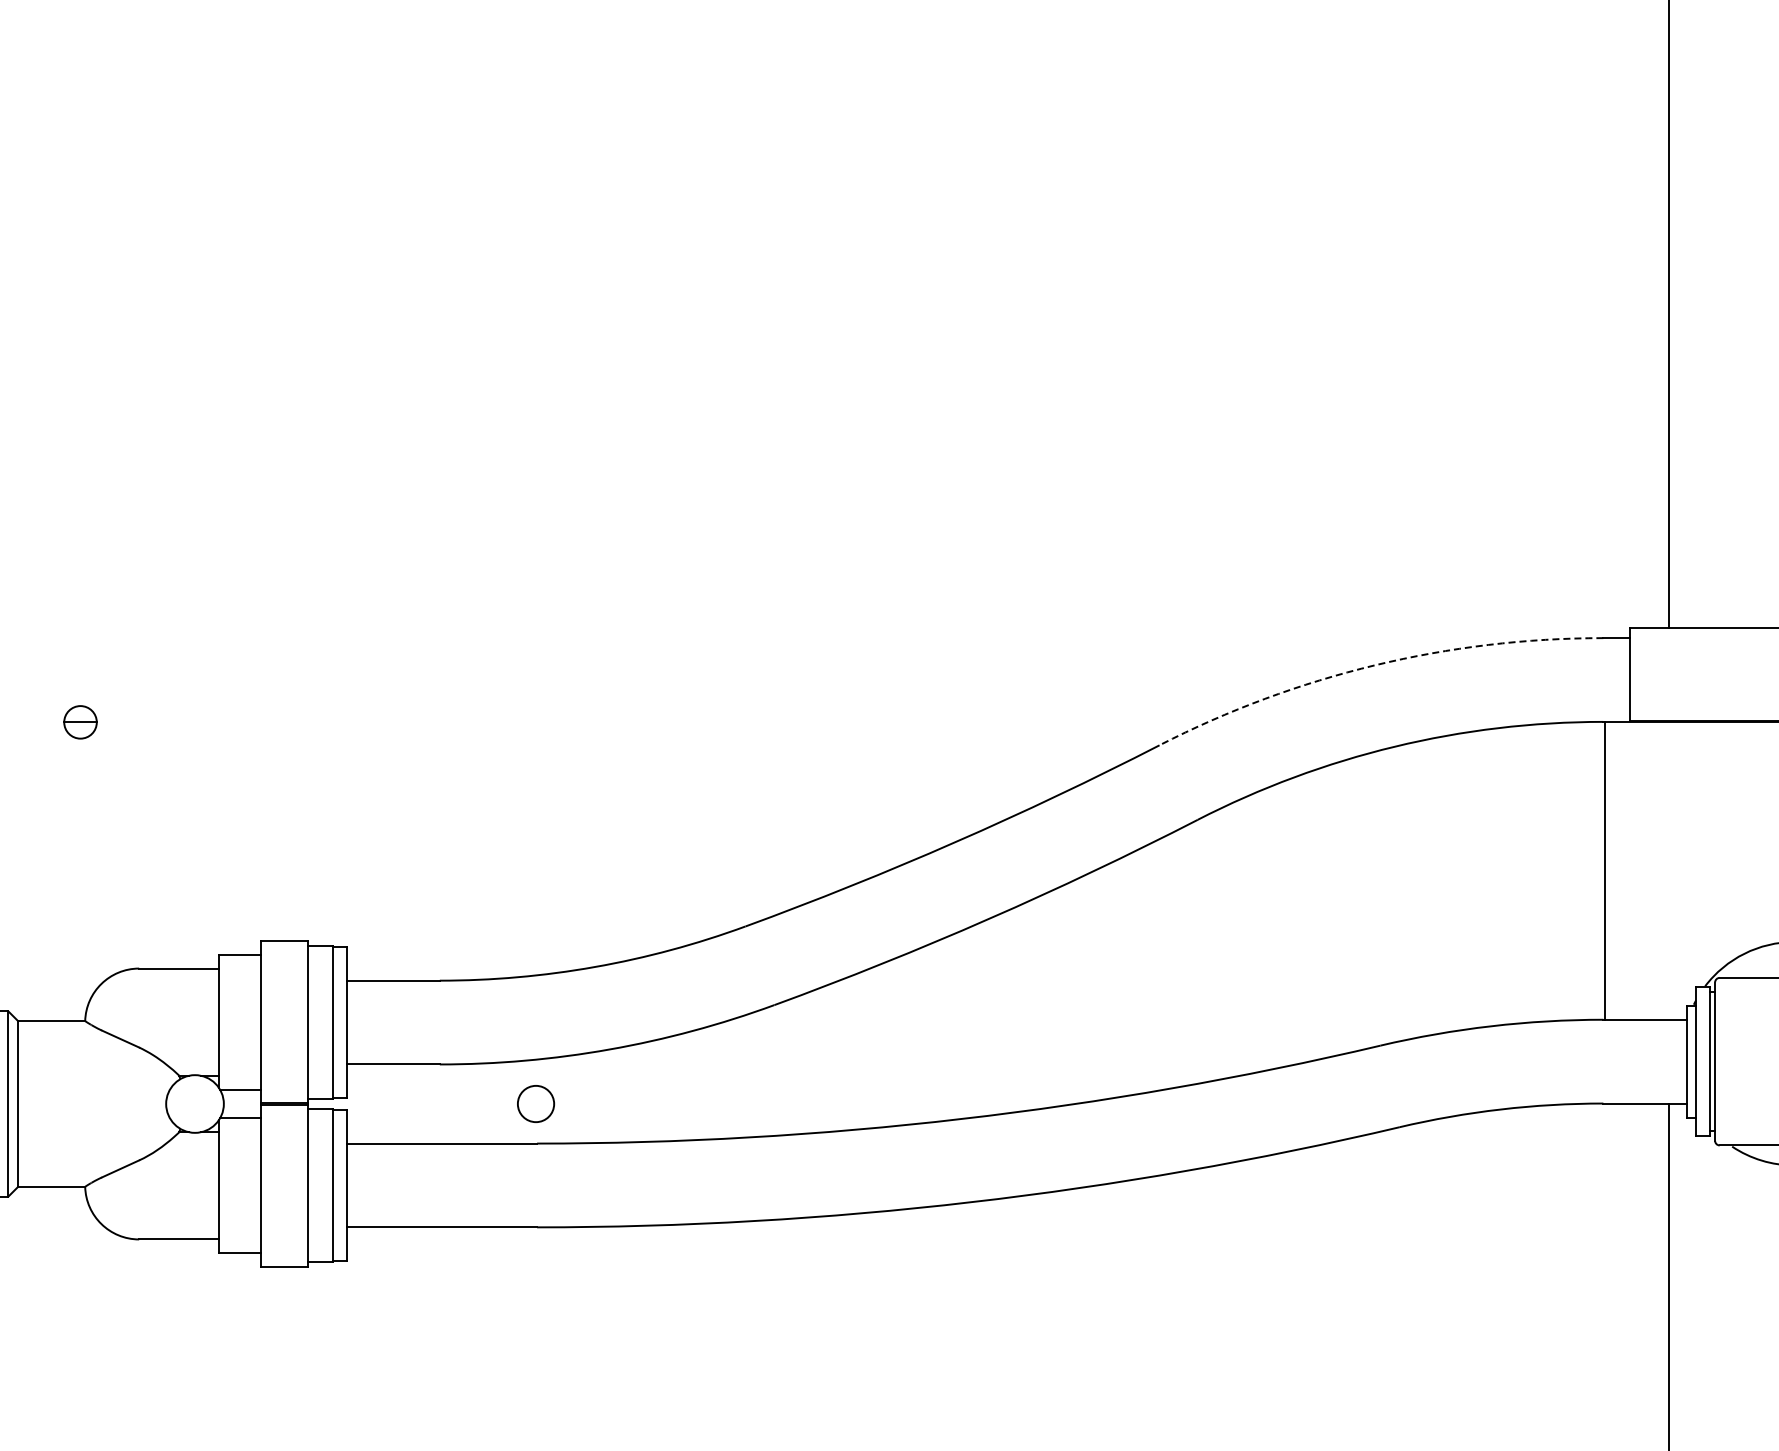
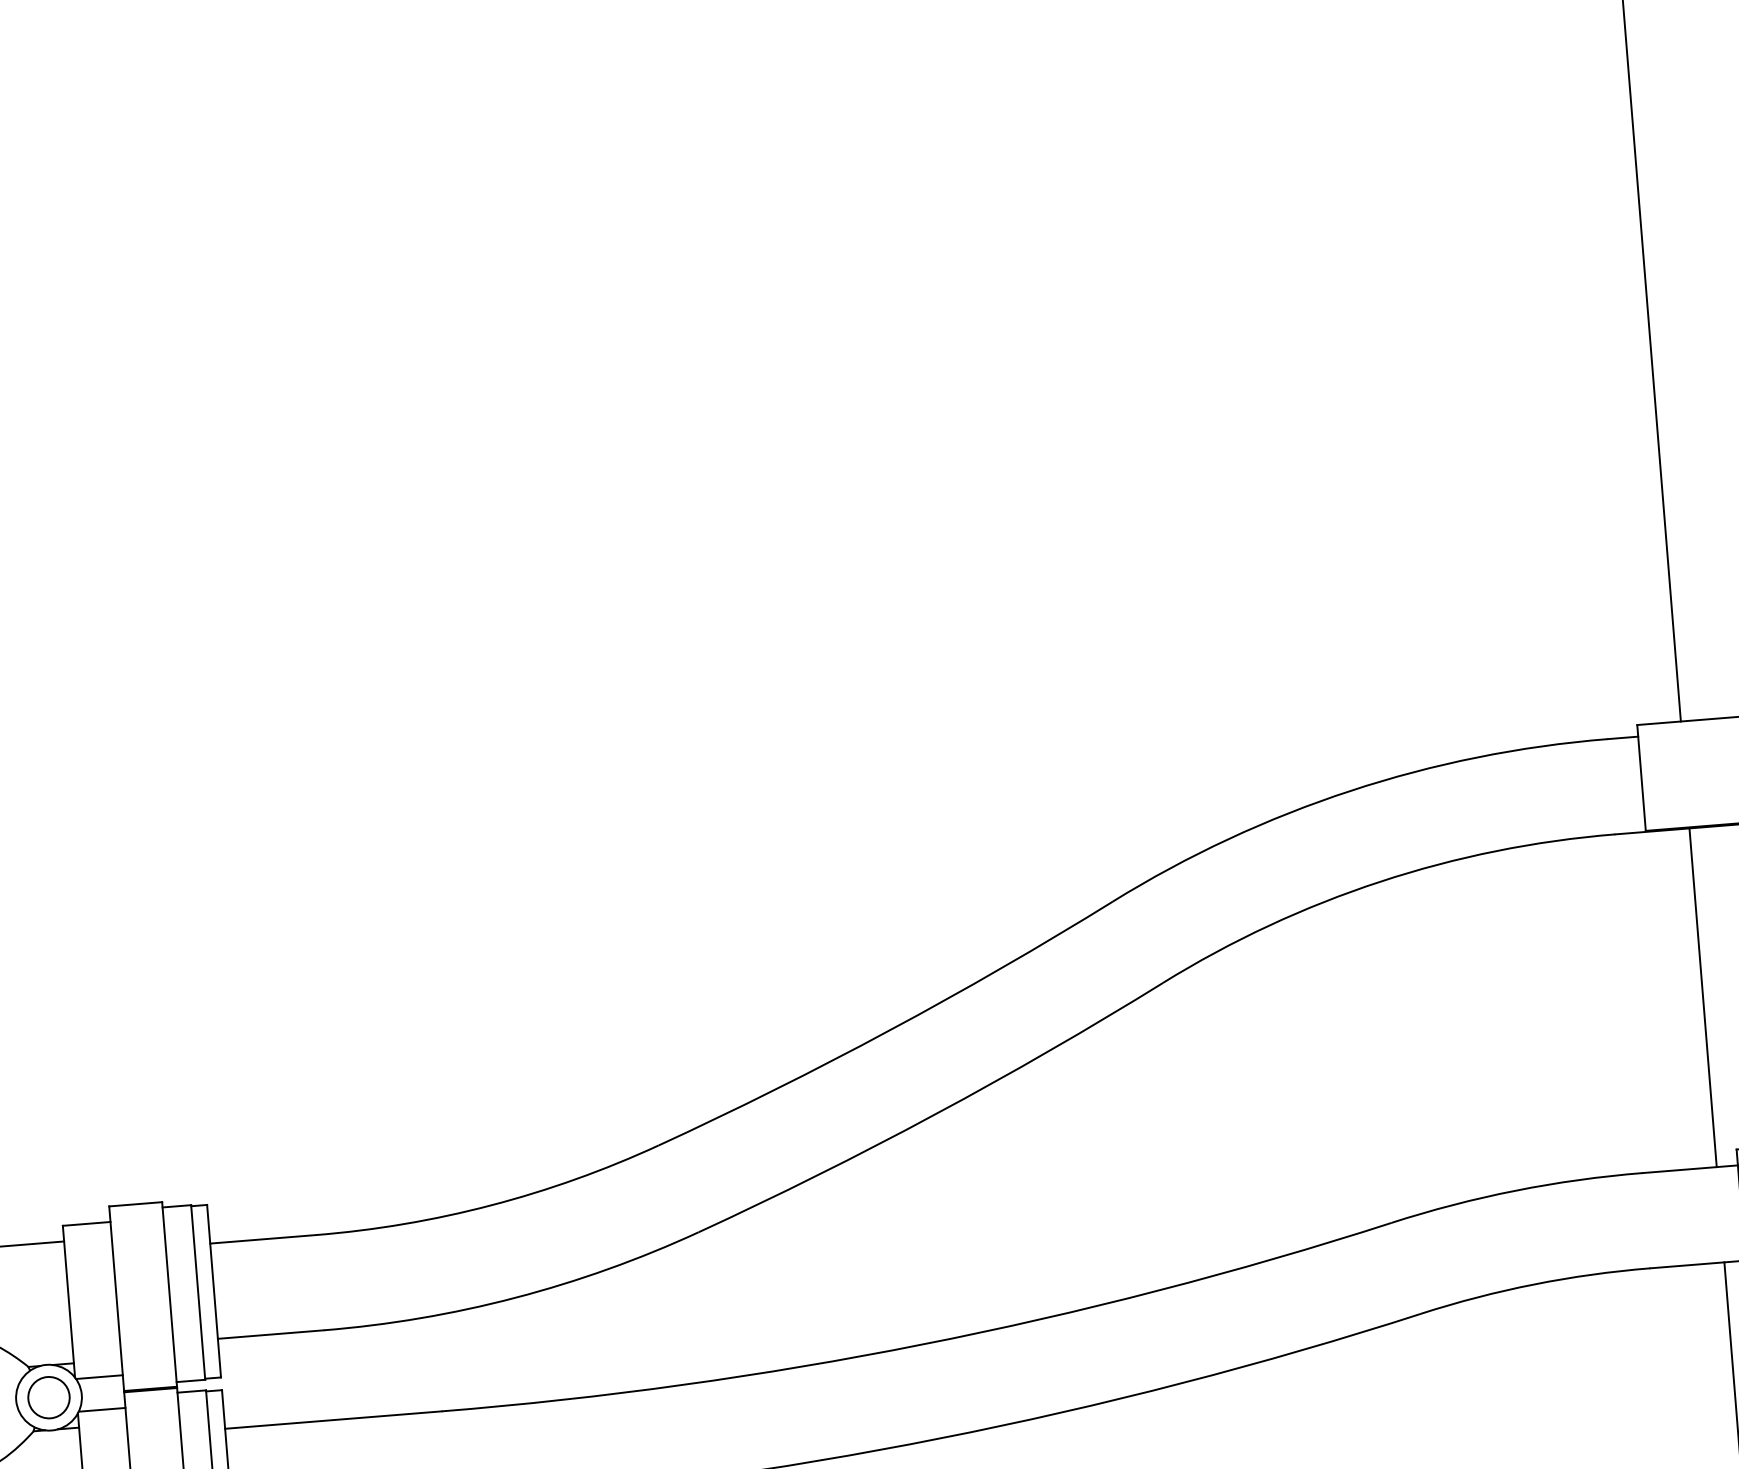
arc: (1375, 665) -> (1351, 791), dashed -> solid
line: (1604, 870) -> (1703, 997), moved
circle: (535, 1103) -> (48, 1397), moved

